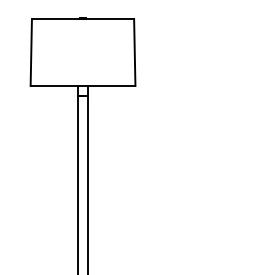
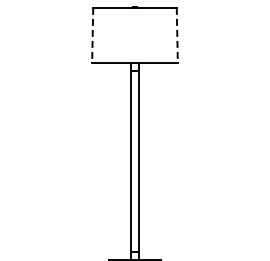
line: (31, 52) -> (92, 35), solid -> dashed
line: (135, 52) -> (177, 35), solid -> dashed

